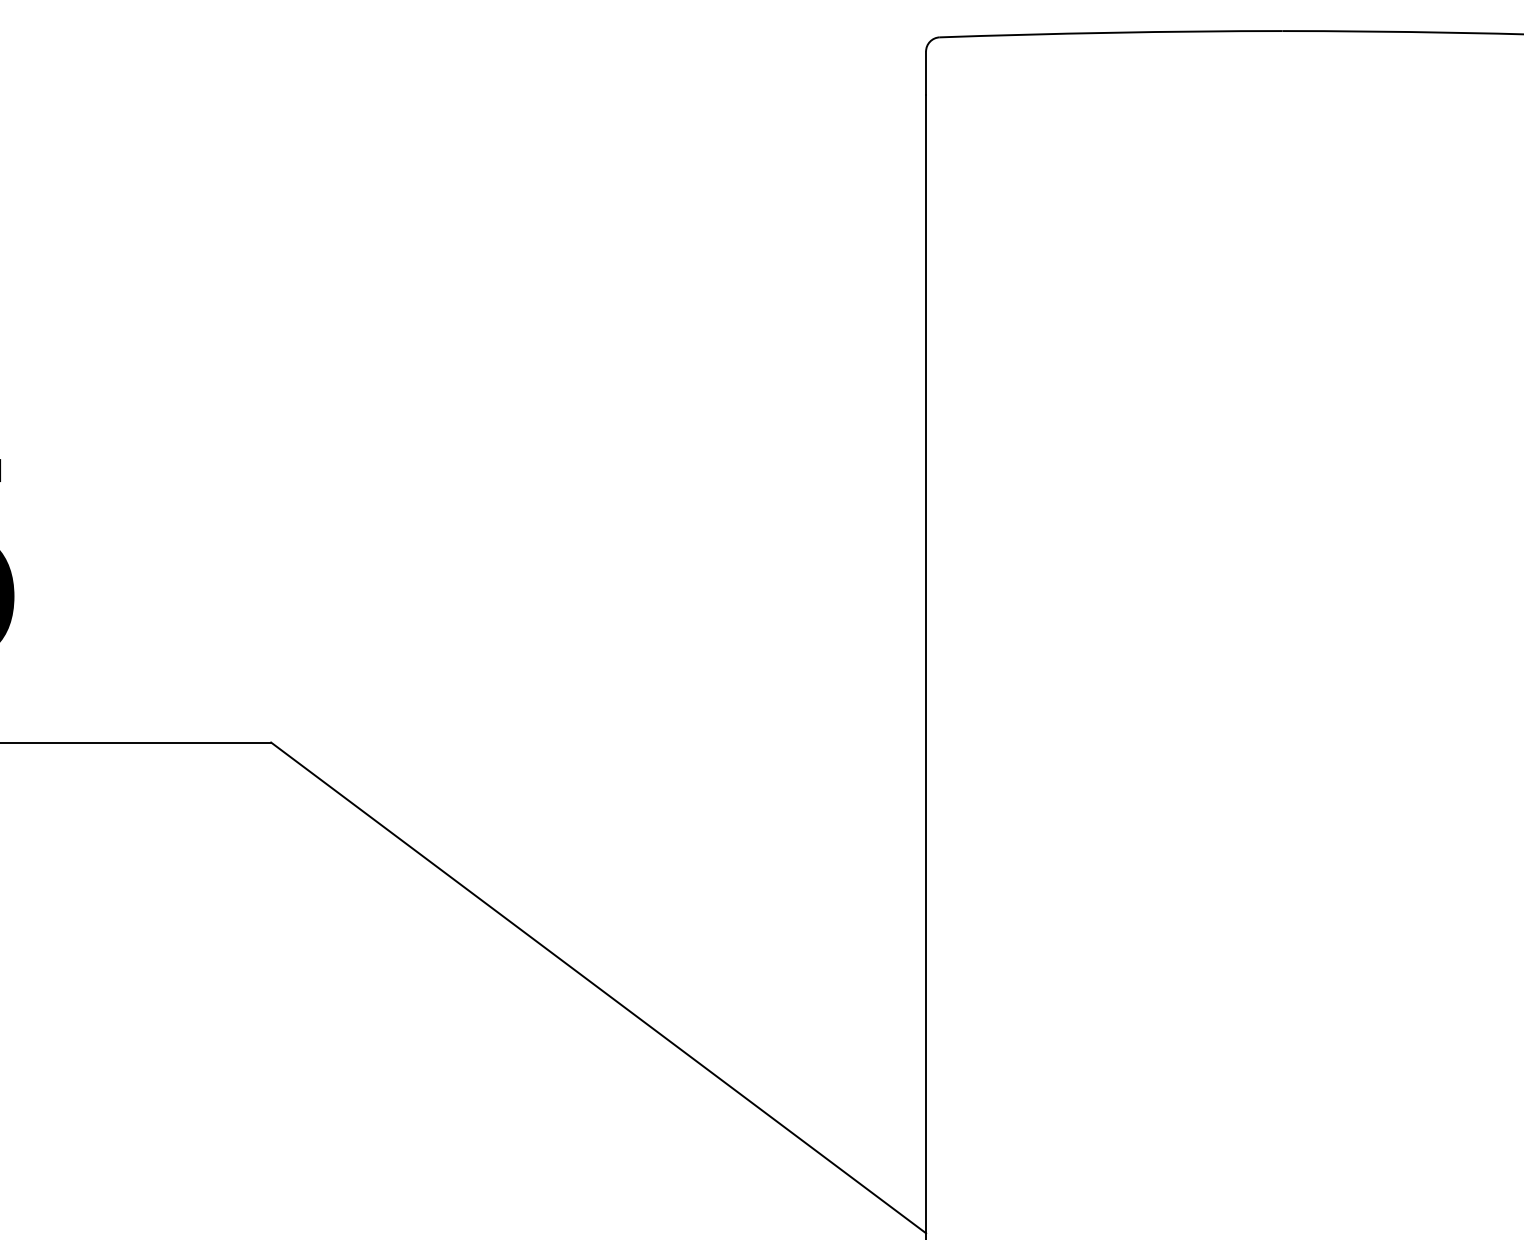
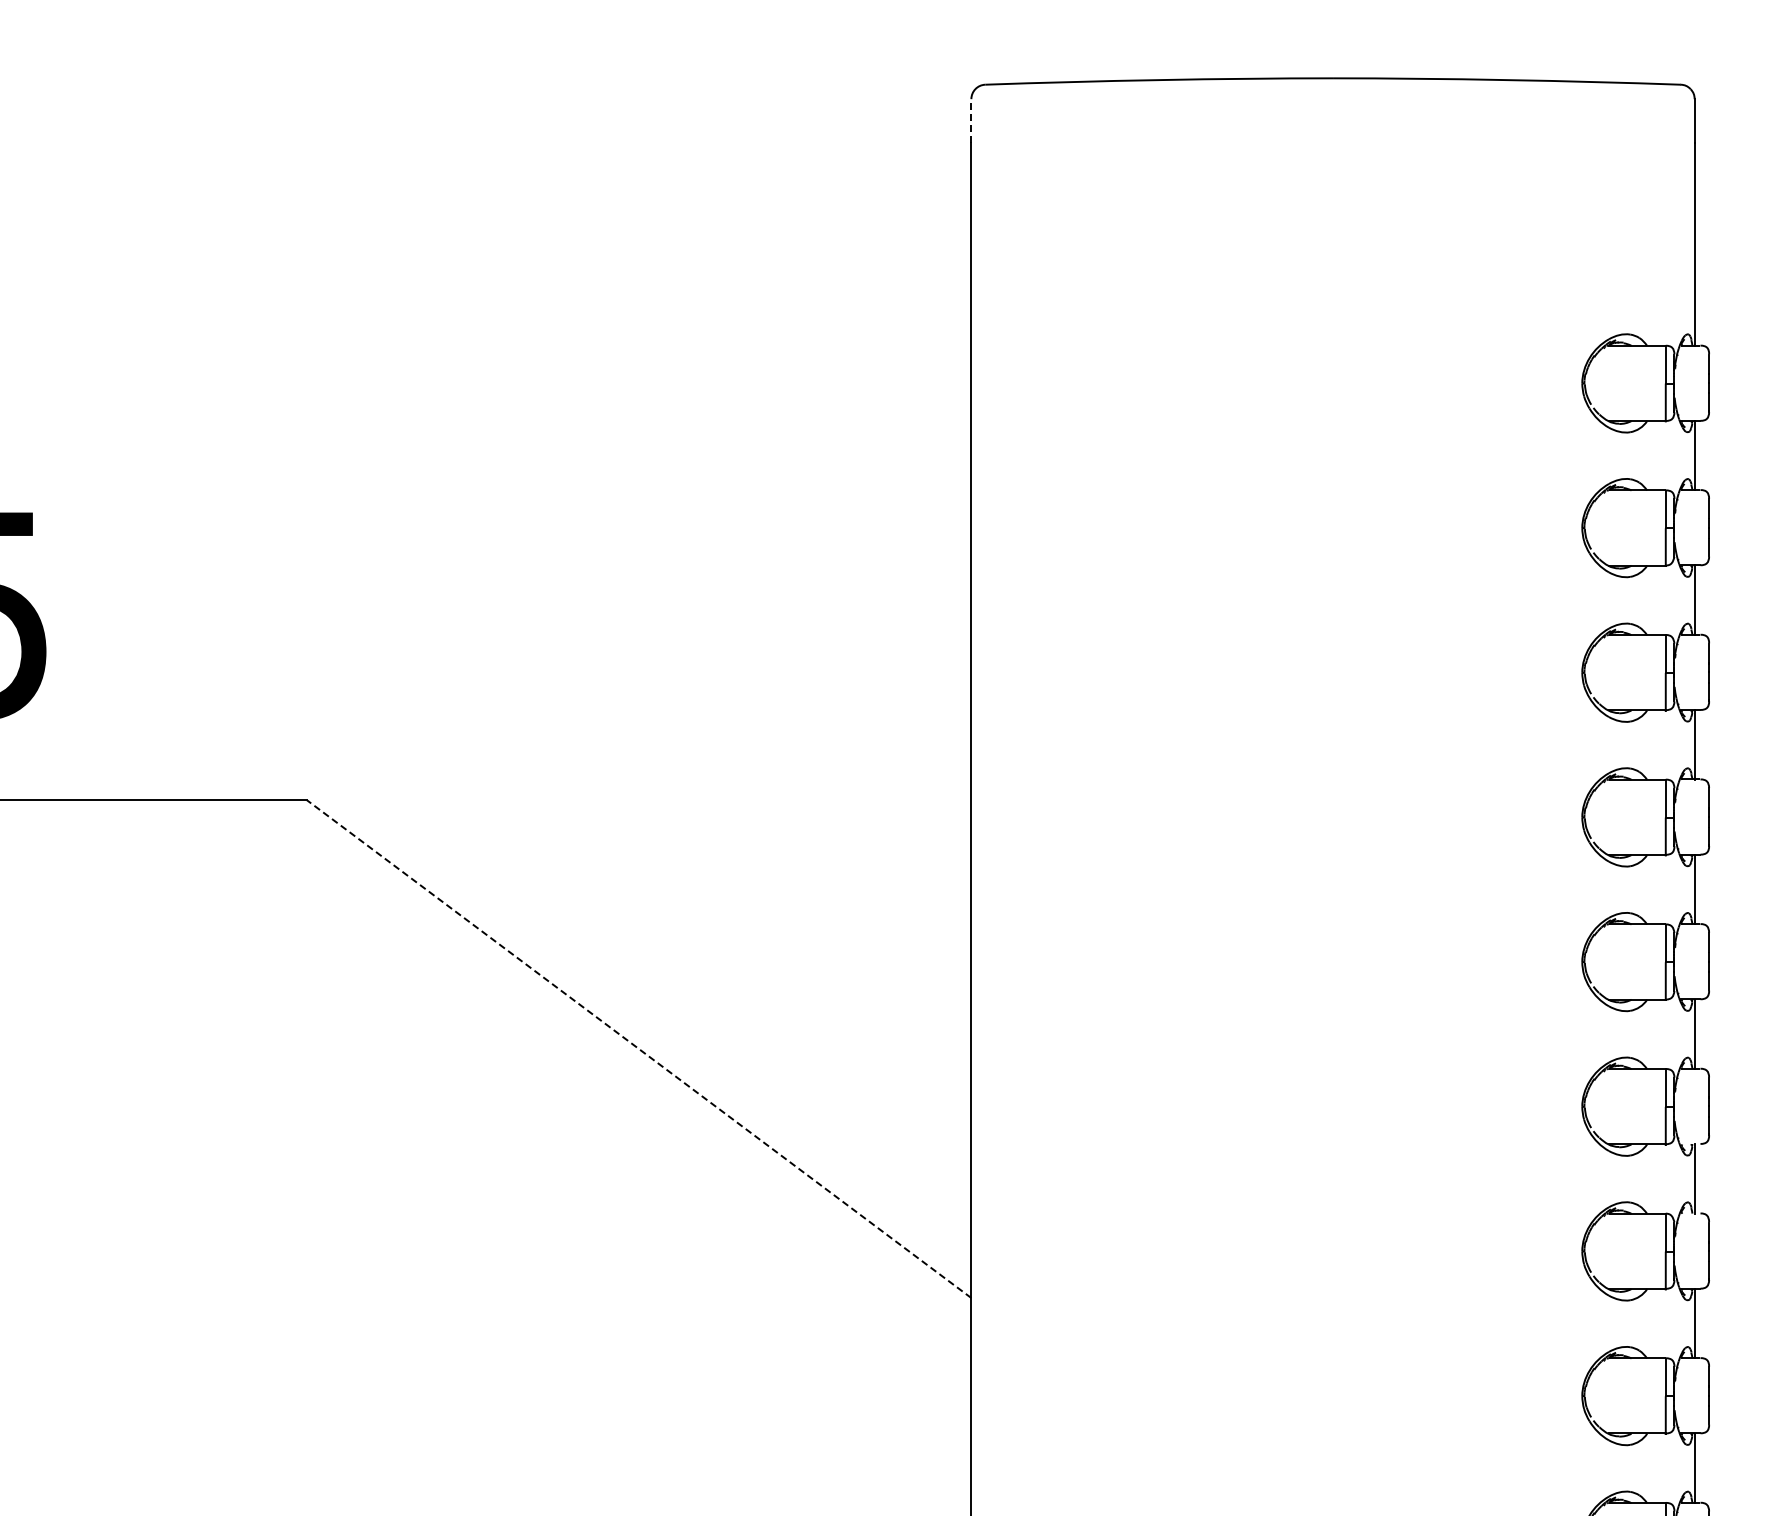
line: (926, 73) -> (971, 121), solid -> dashed
line: (597, 987) -> (638, 1048), solid -> dashed

